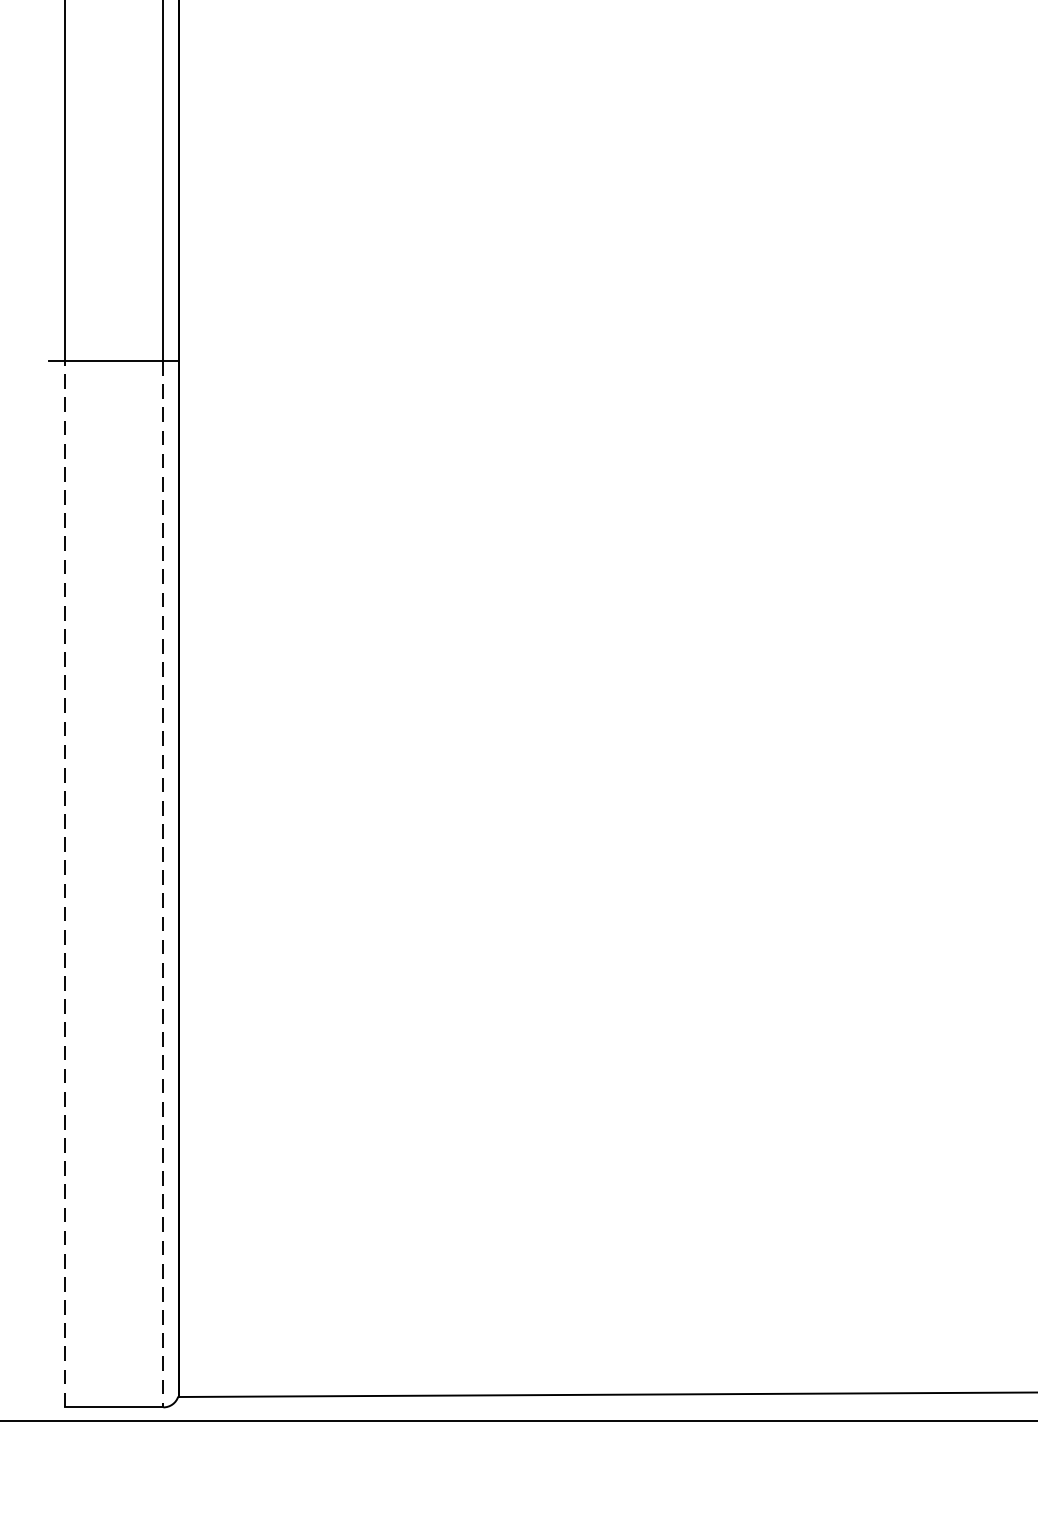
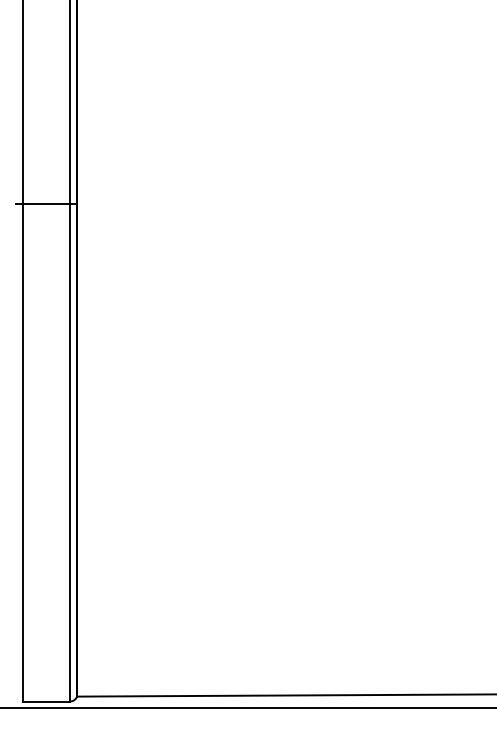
line: (65, 883) -> (23, 452), dashed -> solid
line: (164, 883) -> (70, 452), dashed -> solid

